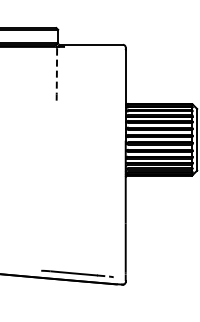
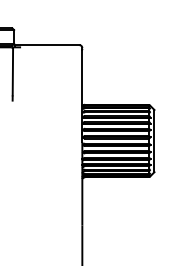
line: (56, 71) -> (12, 72), dashed -> solid

